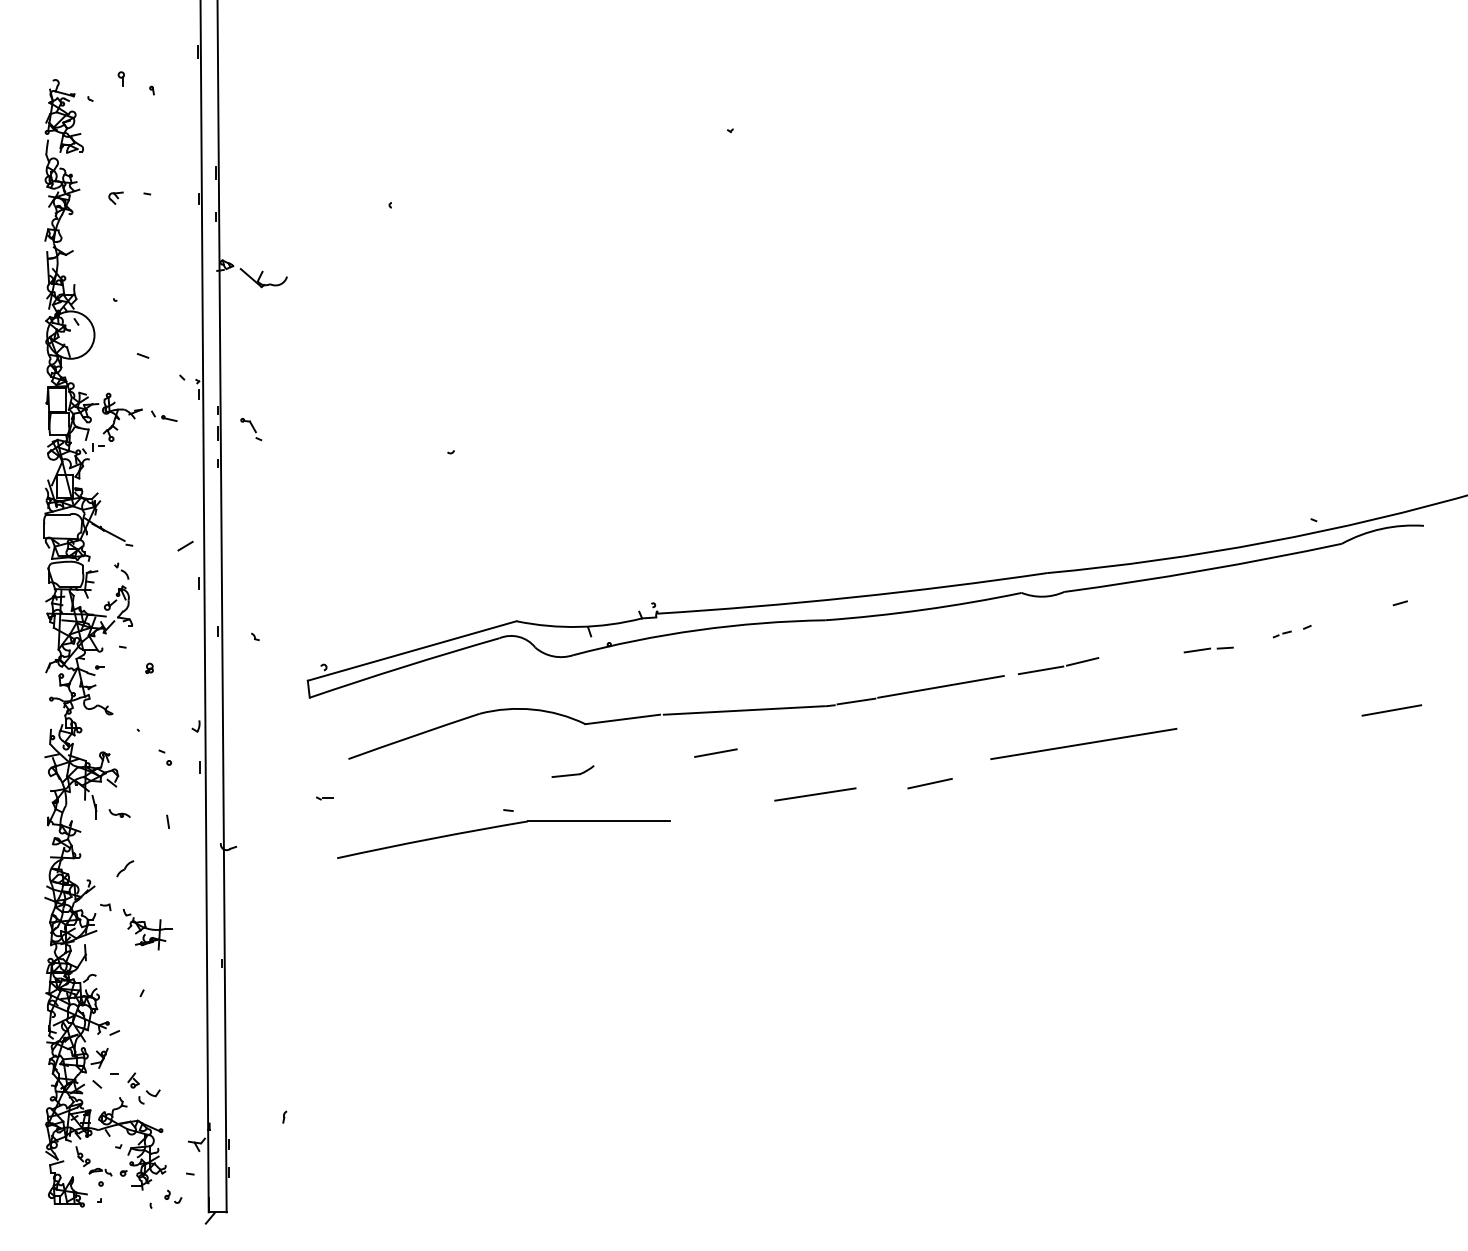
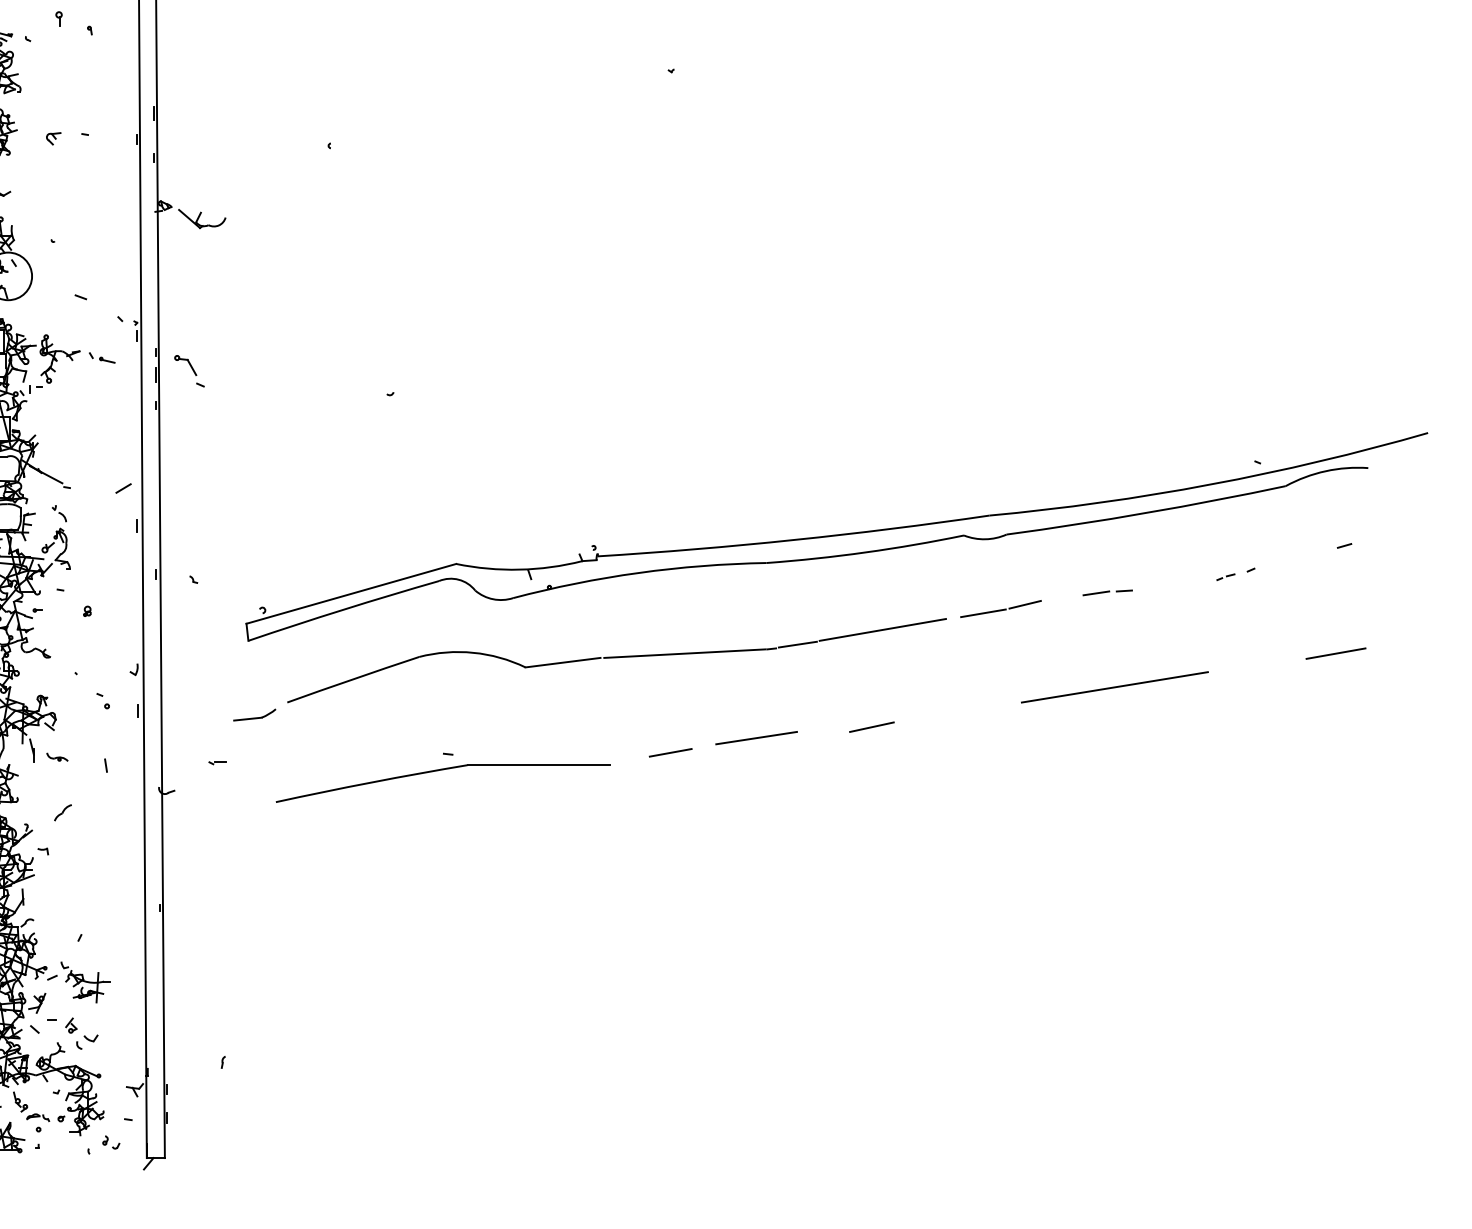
part: (251, 429) -> (189, 371), size x1.43
part: (1208, 649) -> (1107, 592), moved
line: (1083, 743) -> (1114, 686), moved
line: (715, 752) -> (670, 752), moved
part: (572, 771) -> (254, 714), moved
part: (324, 798) -> (216, 763), moved
part: (147, 929) -> (85, 982), moved

